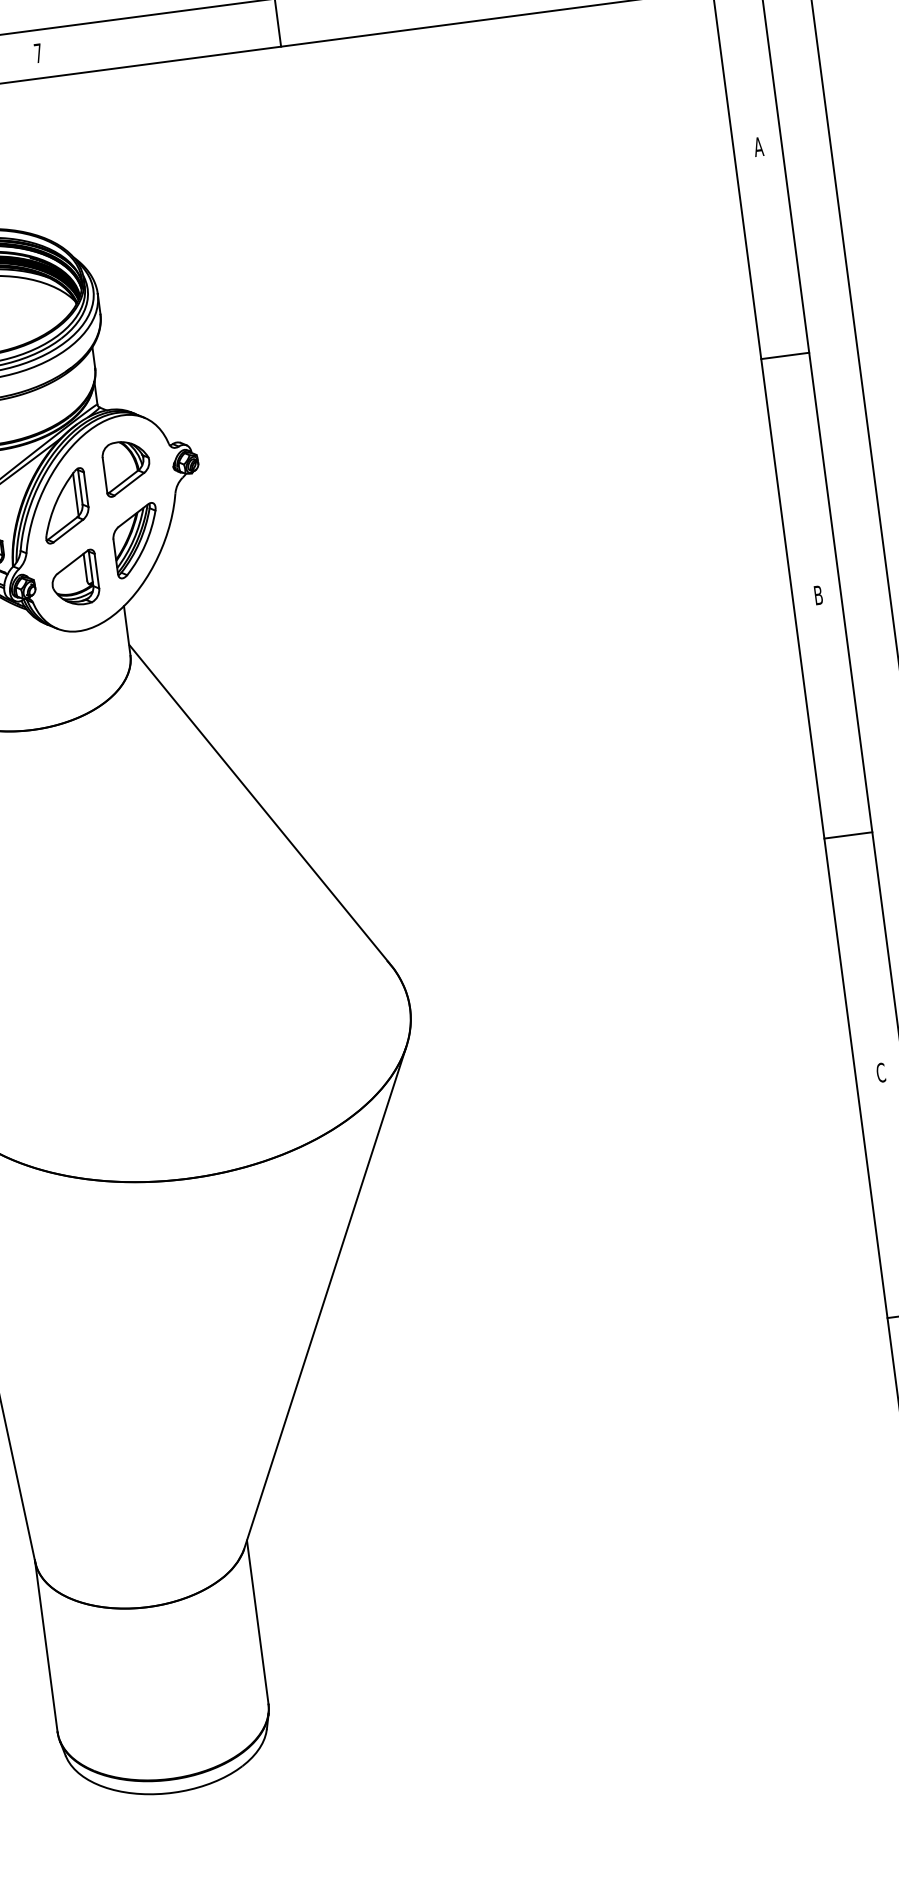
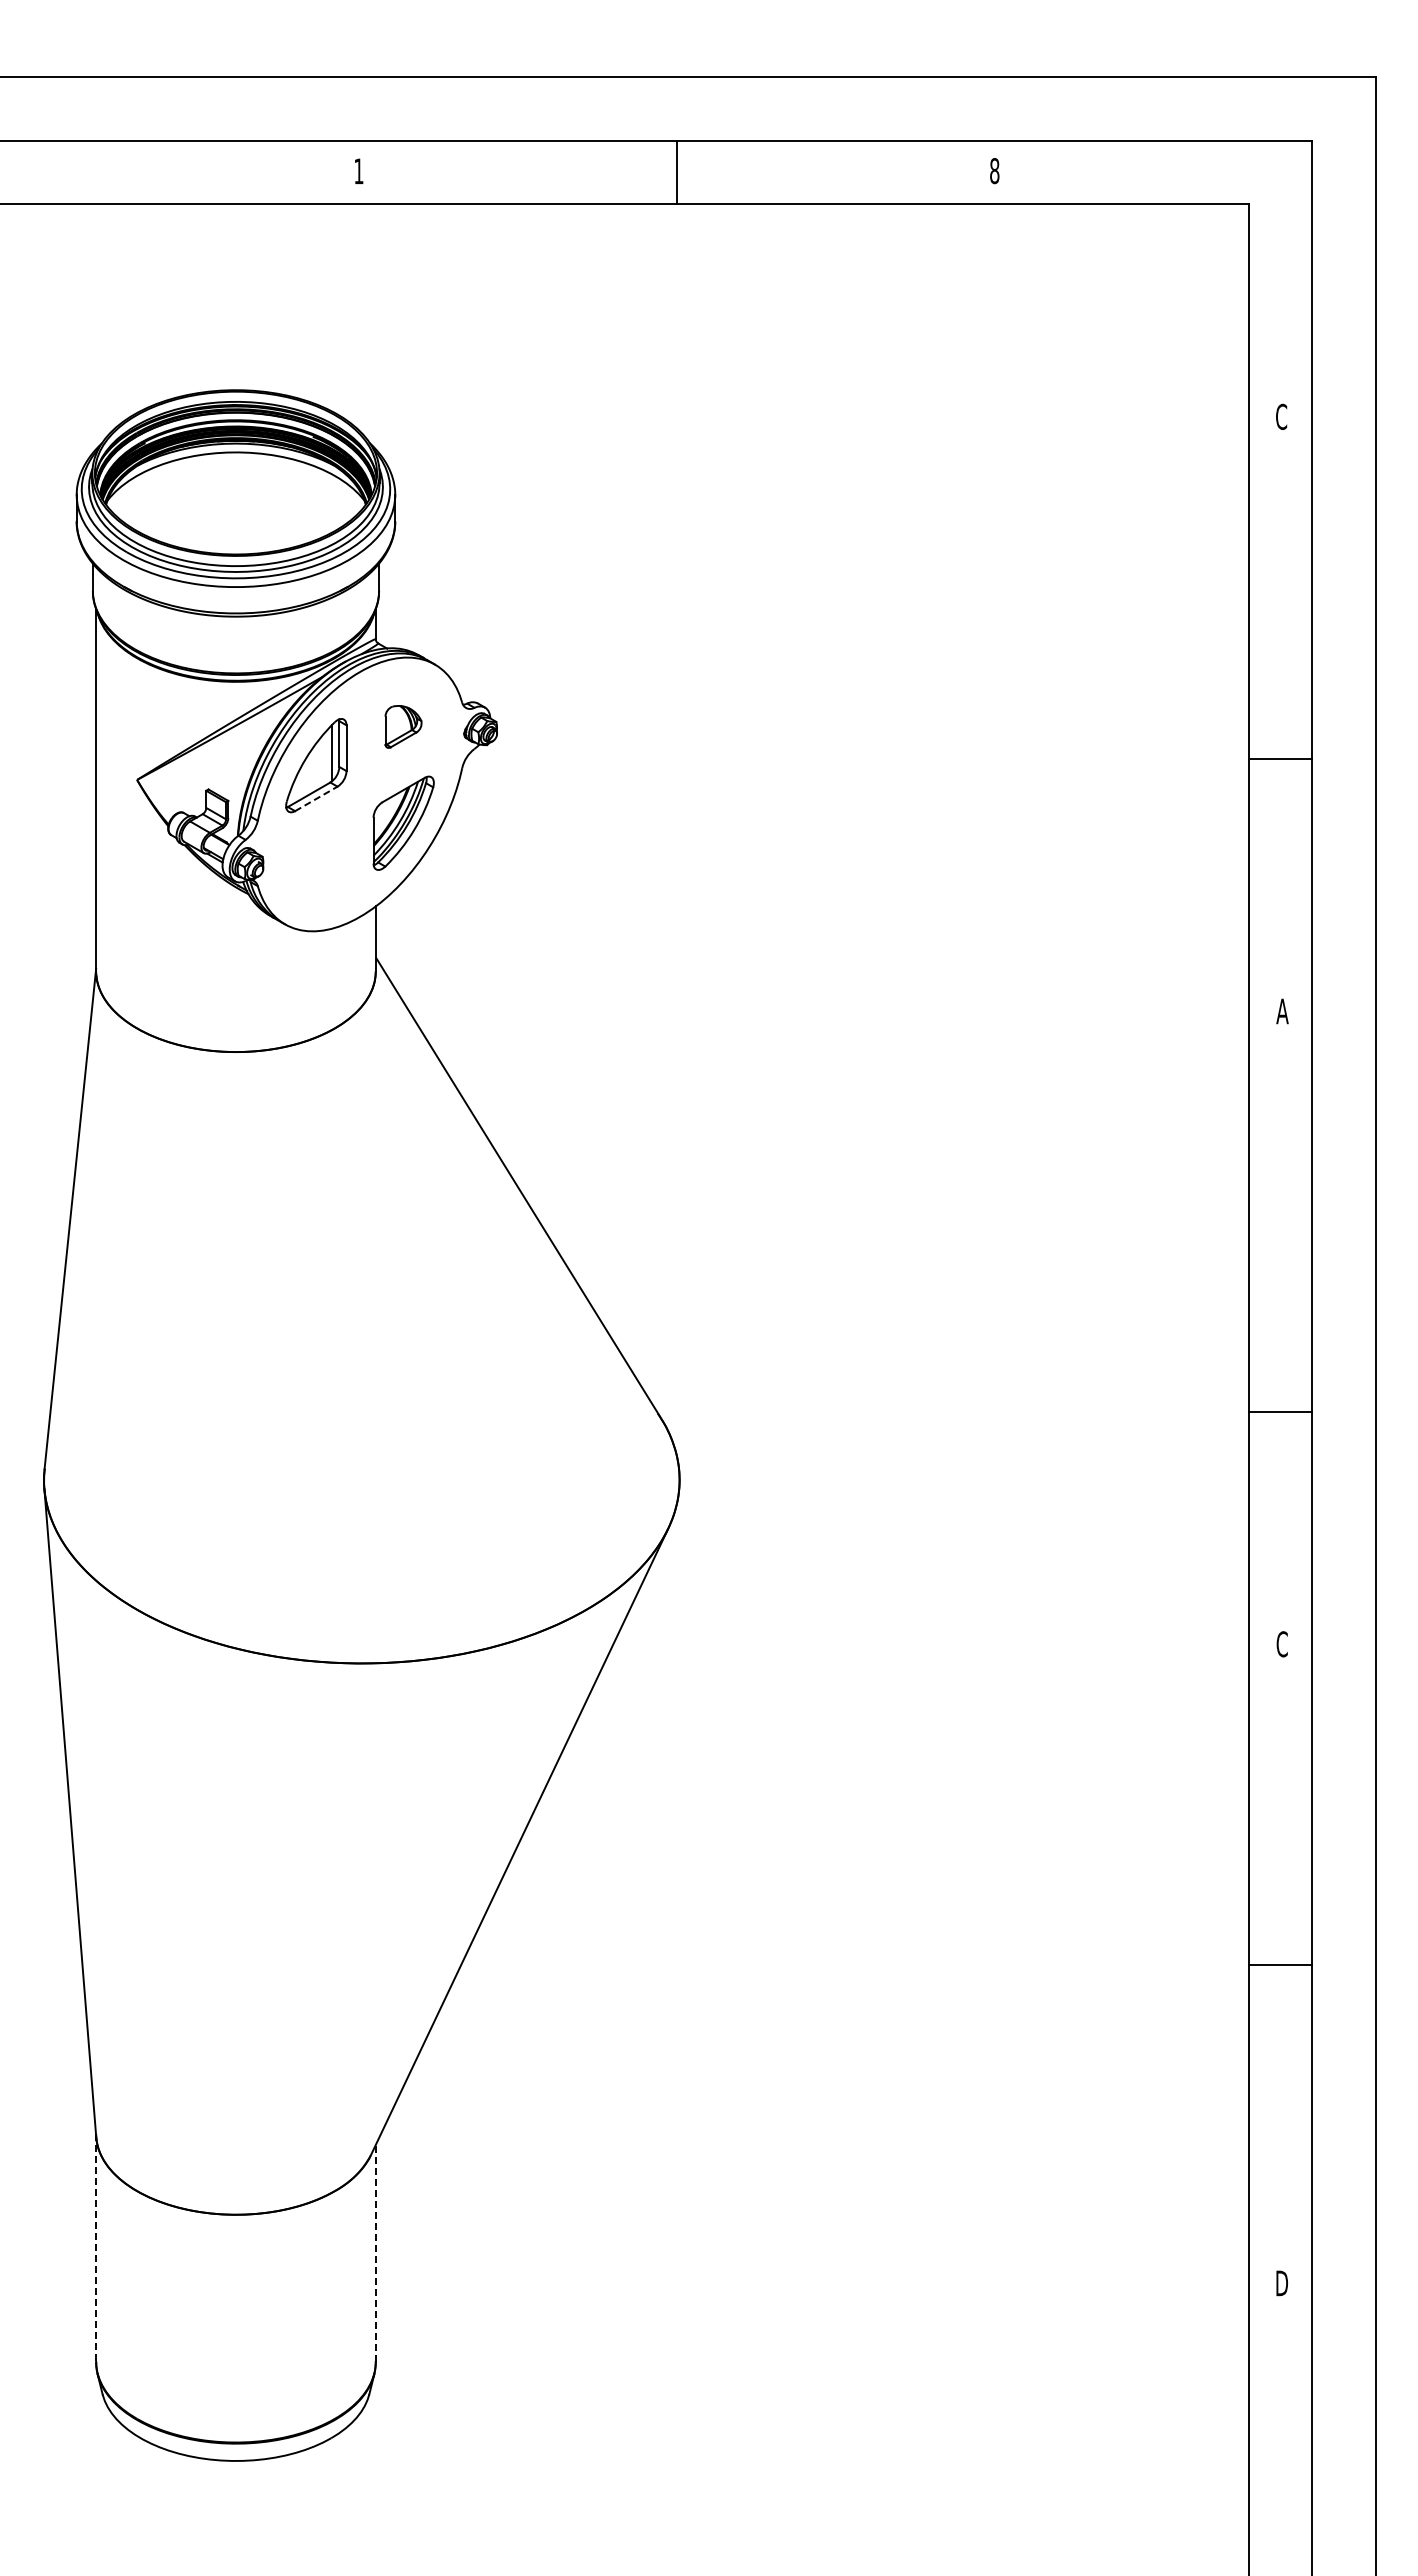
text: (37, 53) -> (358, 171), 7 -> 1
text: (758, 146) -> (1281, 416), A -> C
line: (785, 355) -> (1280, 758), moved
part: (127, 467) -> (403, 726), size x0.6
line: (68, 530) -> (316, 798), solid -> dashed
part: (74, 578) -> (316, 861), removed
text: (818, 595) -> (1282, 1011), B -> A
line: (848, 835) -> (1280, 1412), moved
line: (257, 1621) -> (375, 2252), solid -> dashed
line: (46, 1645) -> (96, 2247), solid -> dashed

